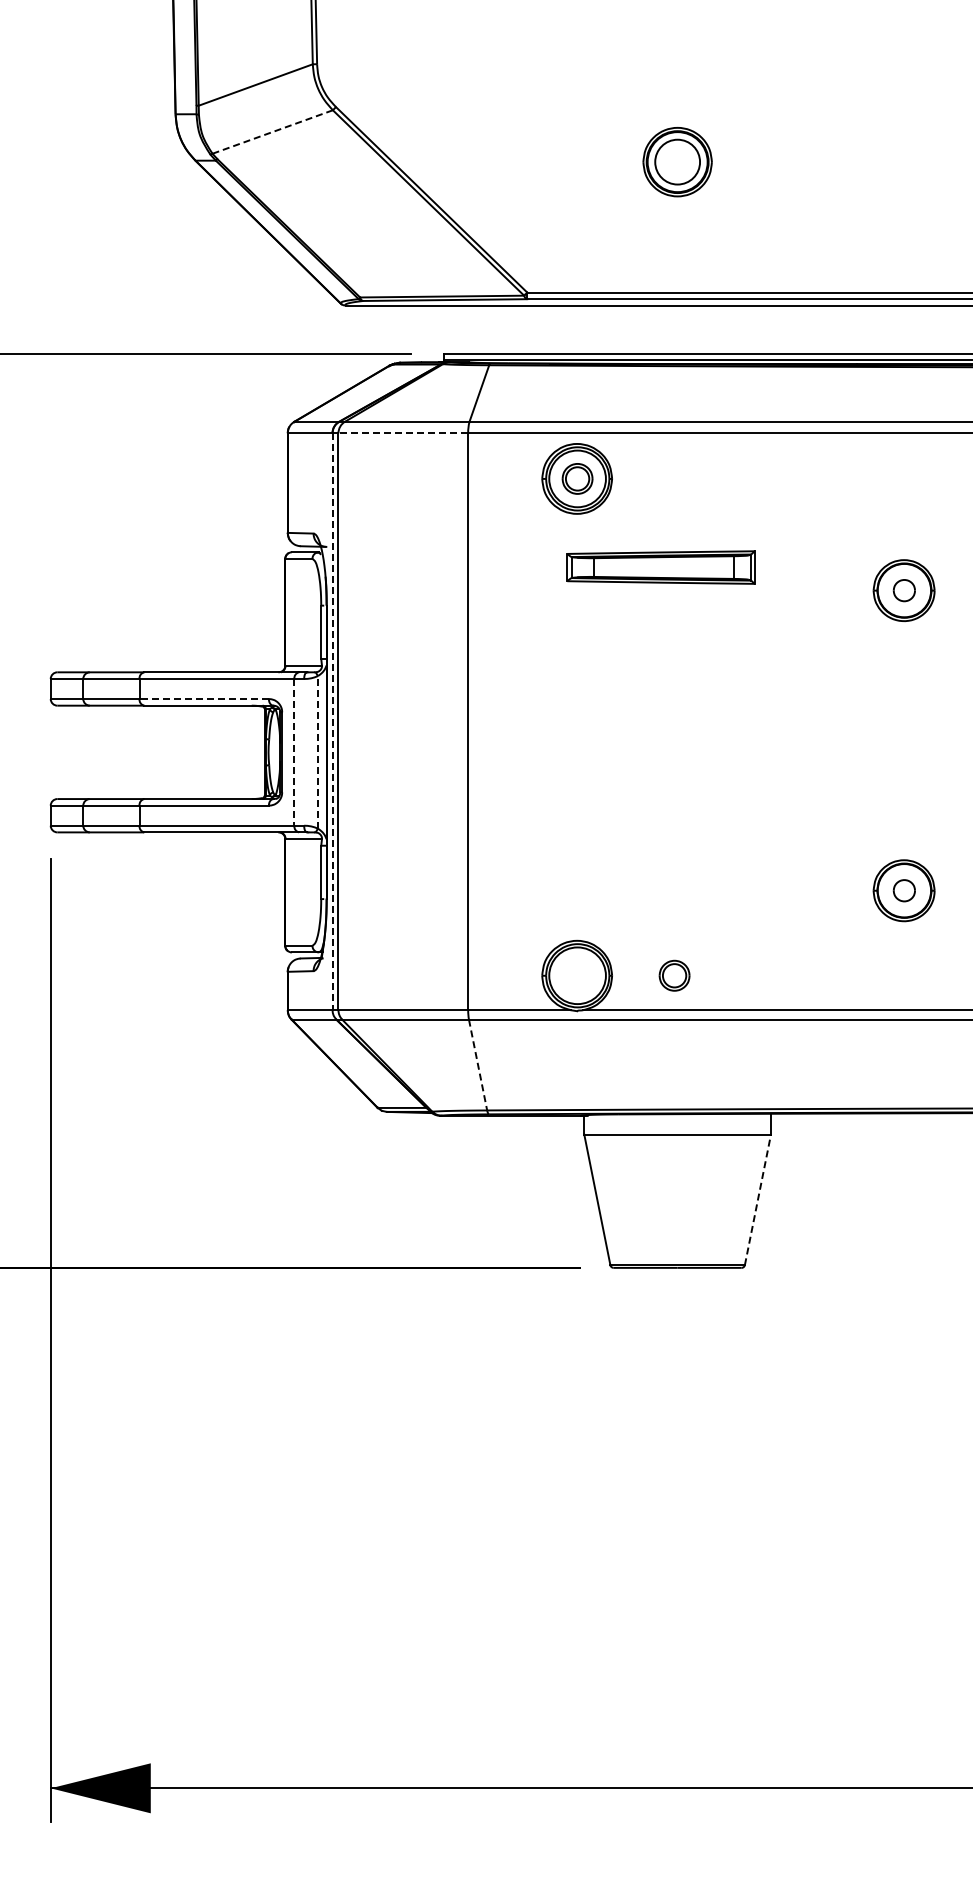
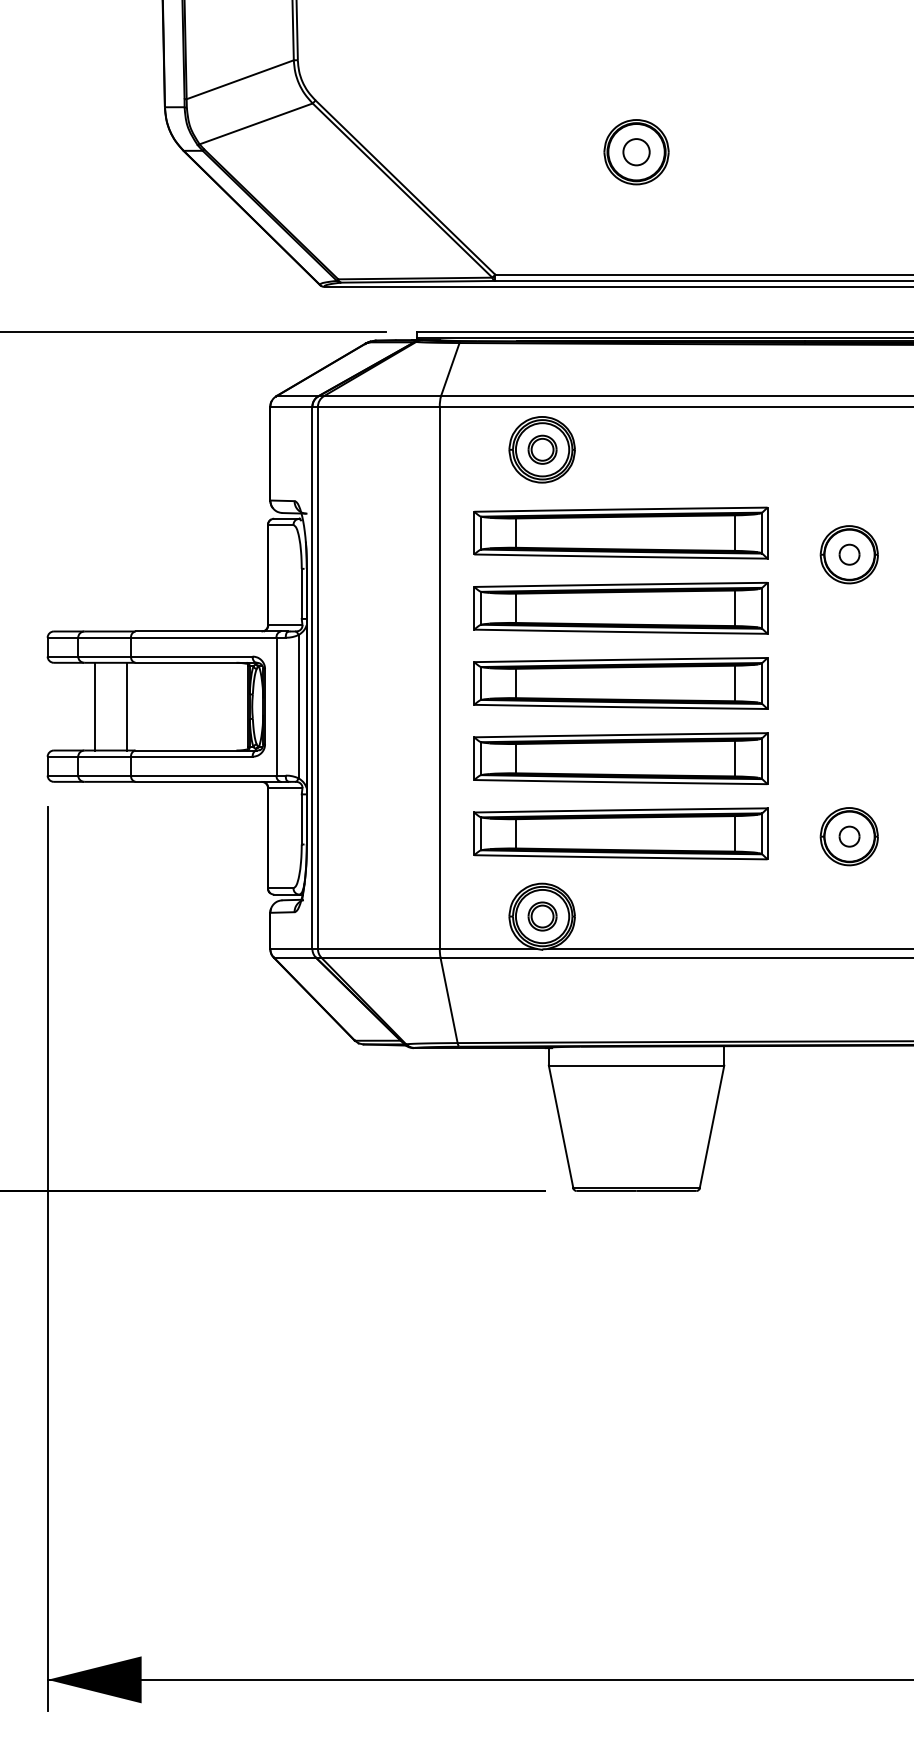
line: (272, 132) -> (255, 124), dashed -> solid
circle: (677, 162) -> (636, 152), size x0.62
line: (403, 433) -> (379, 407), dashed -> solid
part: (660, 567) -> (620, 533), size x1.67
part: (660, 647) -> (620, 608), added
line: (204, 699) -> (192, 657), dashed -> solid
line: (332, 722) -> (312, 678), dashed -> solid
part: (660, 727) -> (620, 683), added
line: (317, 751) -> (298, 705), dashed -> solid
line: (100, 752) -> (94, 706), added
line: (135, 752) -> (127, 706), added
line: (294, 752) -> (276, 706), dashed -> solid
part: (660, 807) -> (620, 758), added
part: (660, 887) -> (620, 833), added
part: (674, 975) -> (542, 916), moved
line: (478, 1065) -> (449, 1000), dashed -> solid
line: (757, 1199) -> (711, 1126), dashed -> solid

